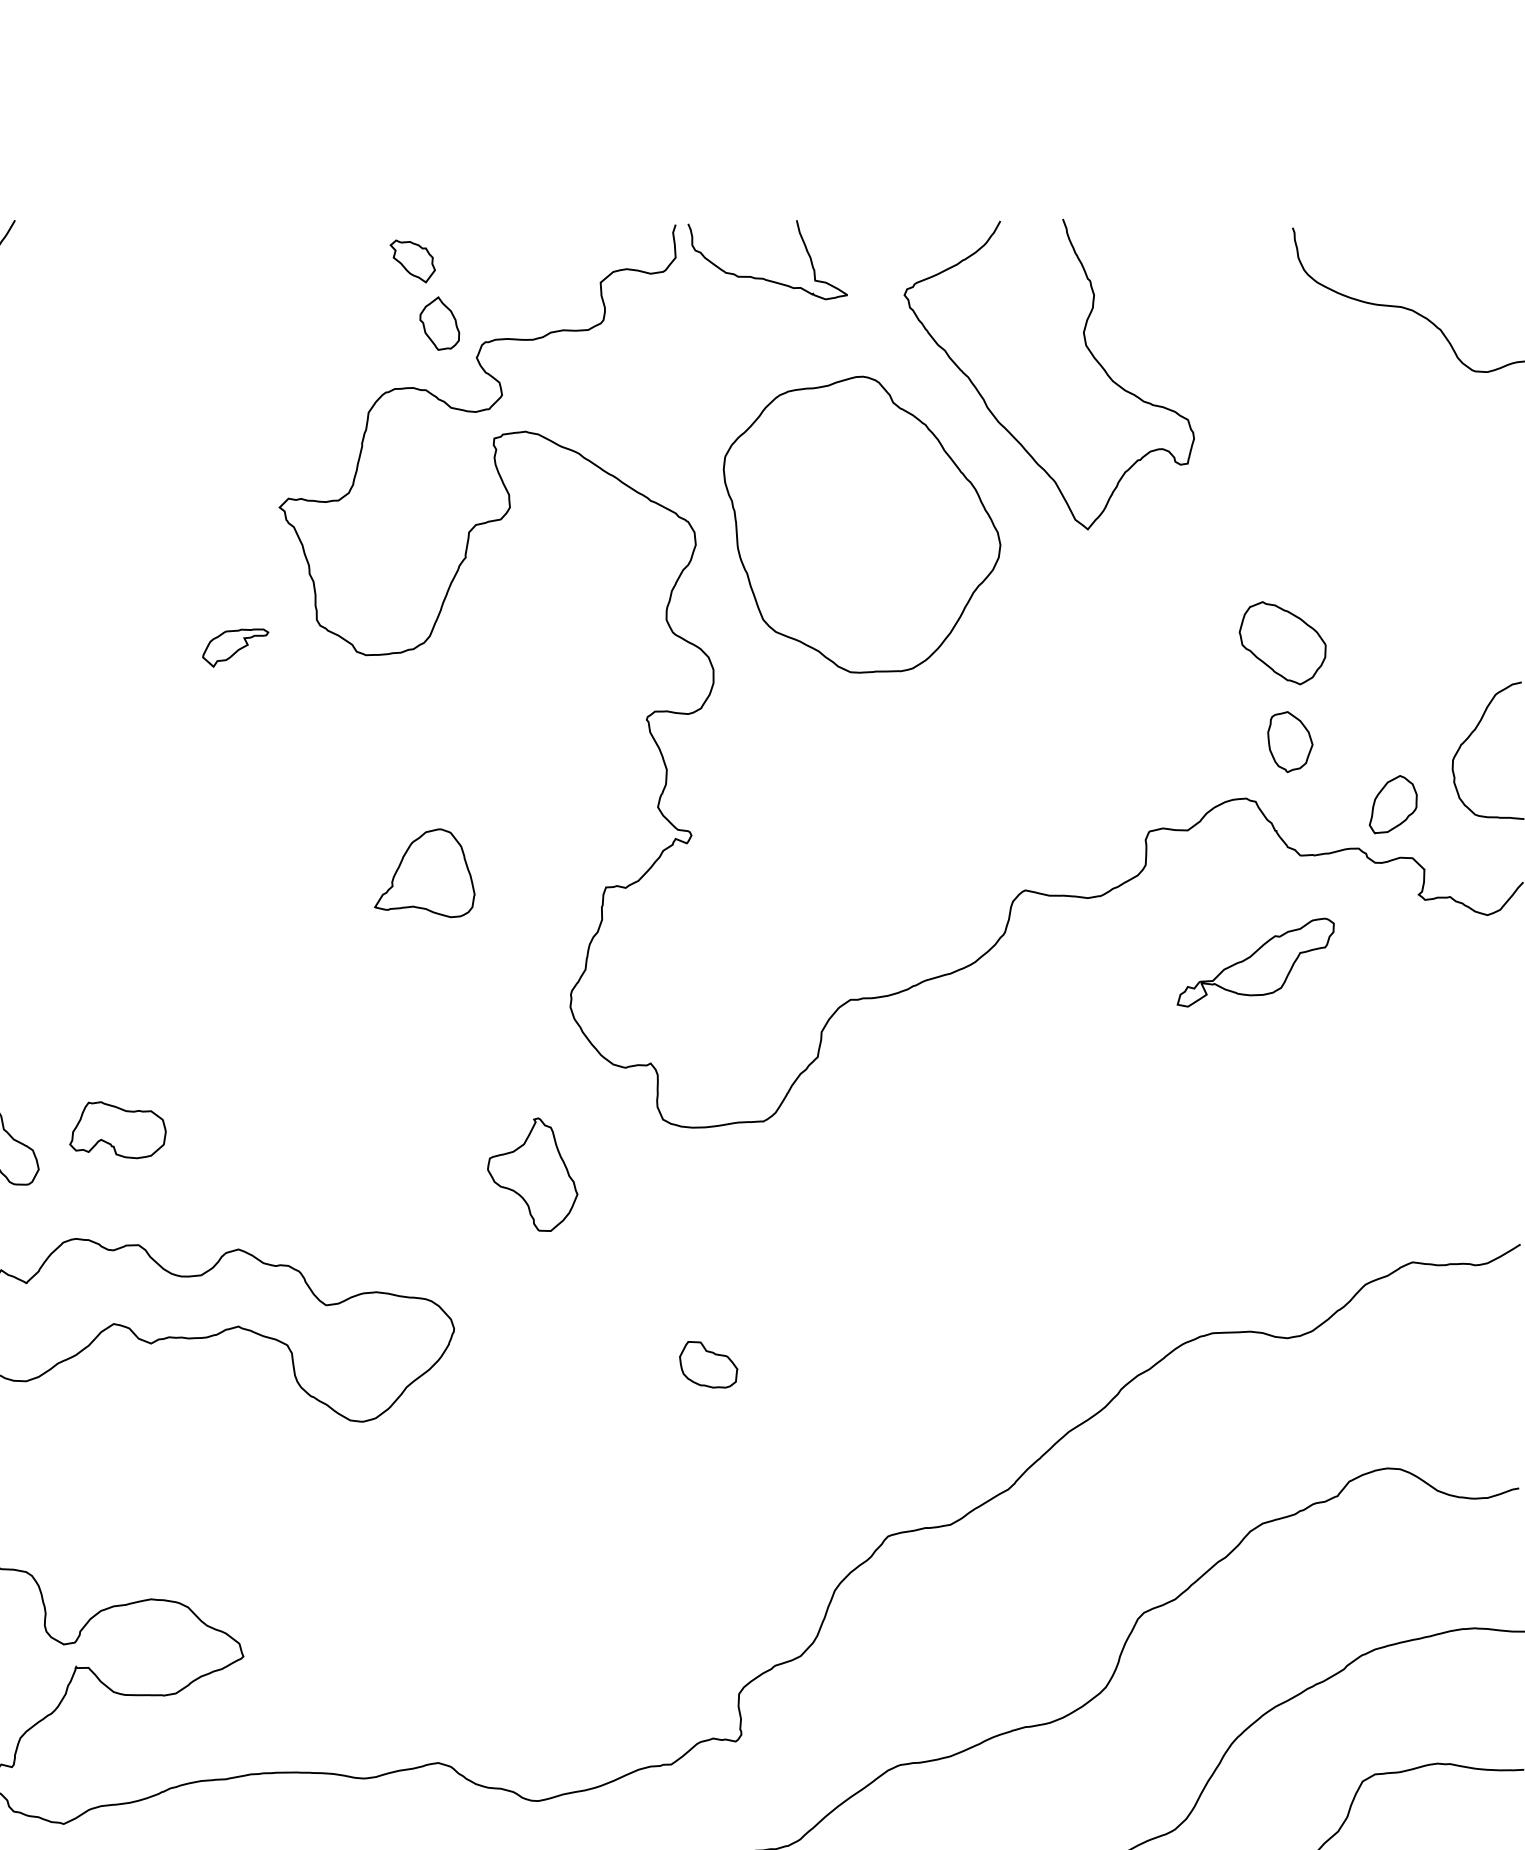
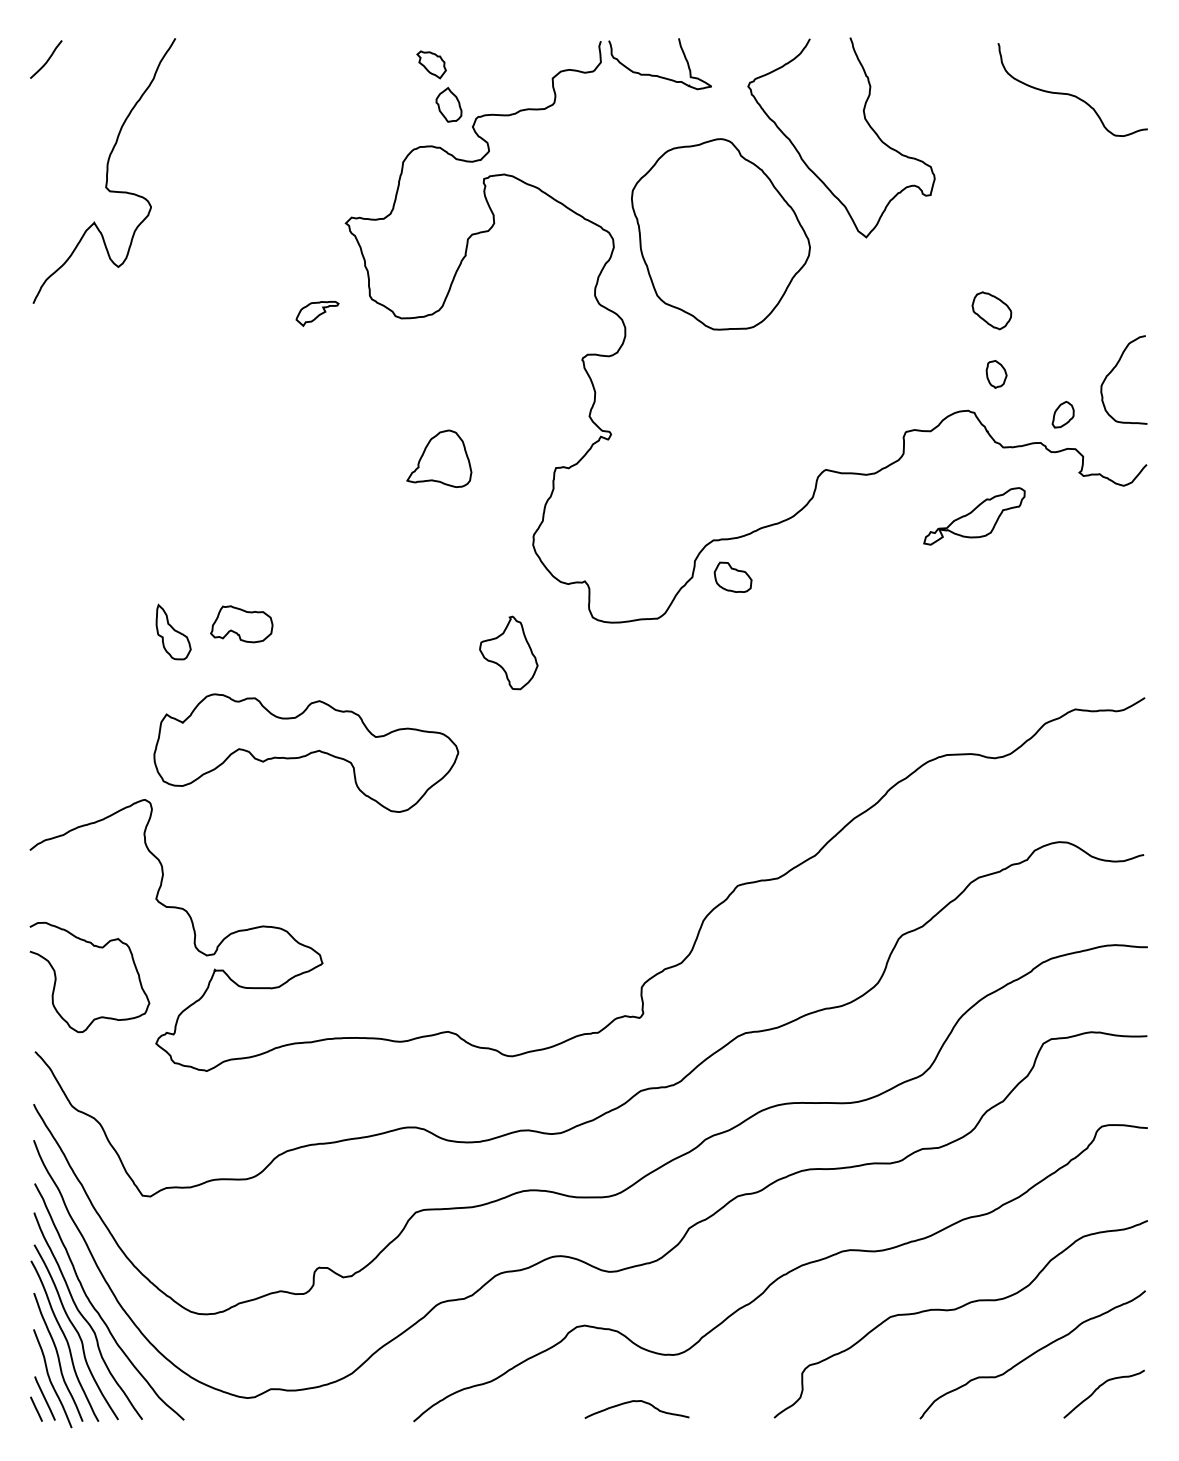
part: (1282, 642) -> (991, 310), size x0.7
part: (1289, 742) -> (996, 374), size x0.7
part: (1394, 804) -> (1063, 414), size x0.7
part: (707, 1363) -> (732, 576), moved

